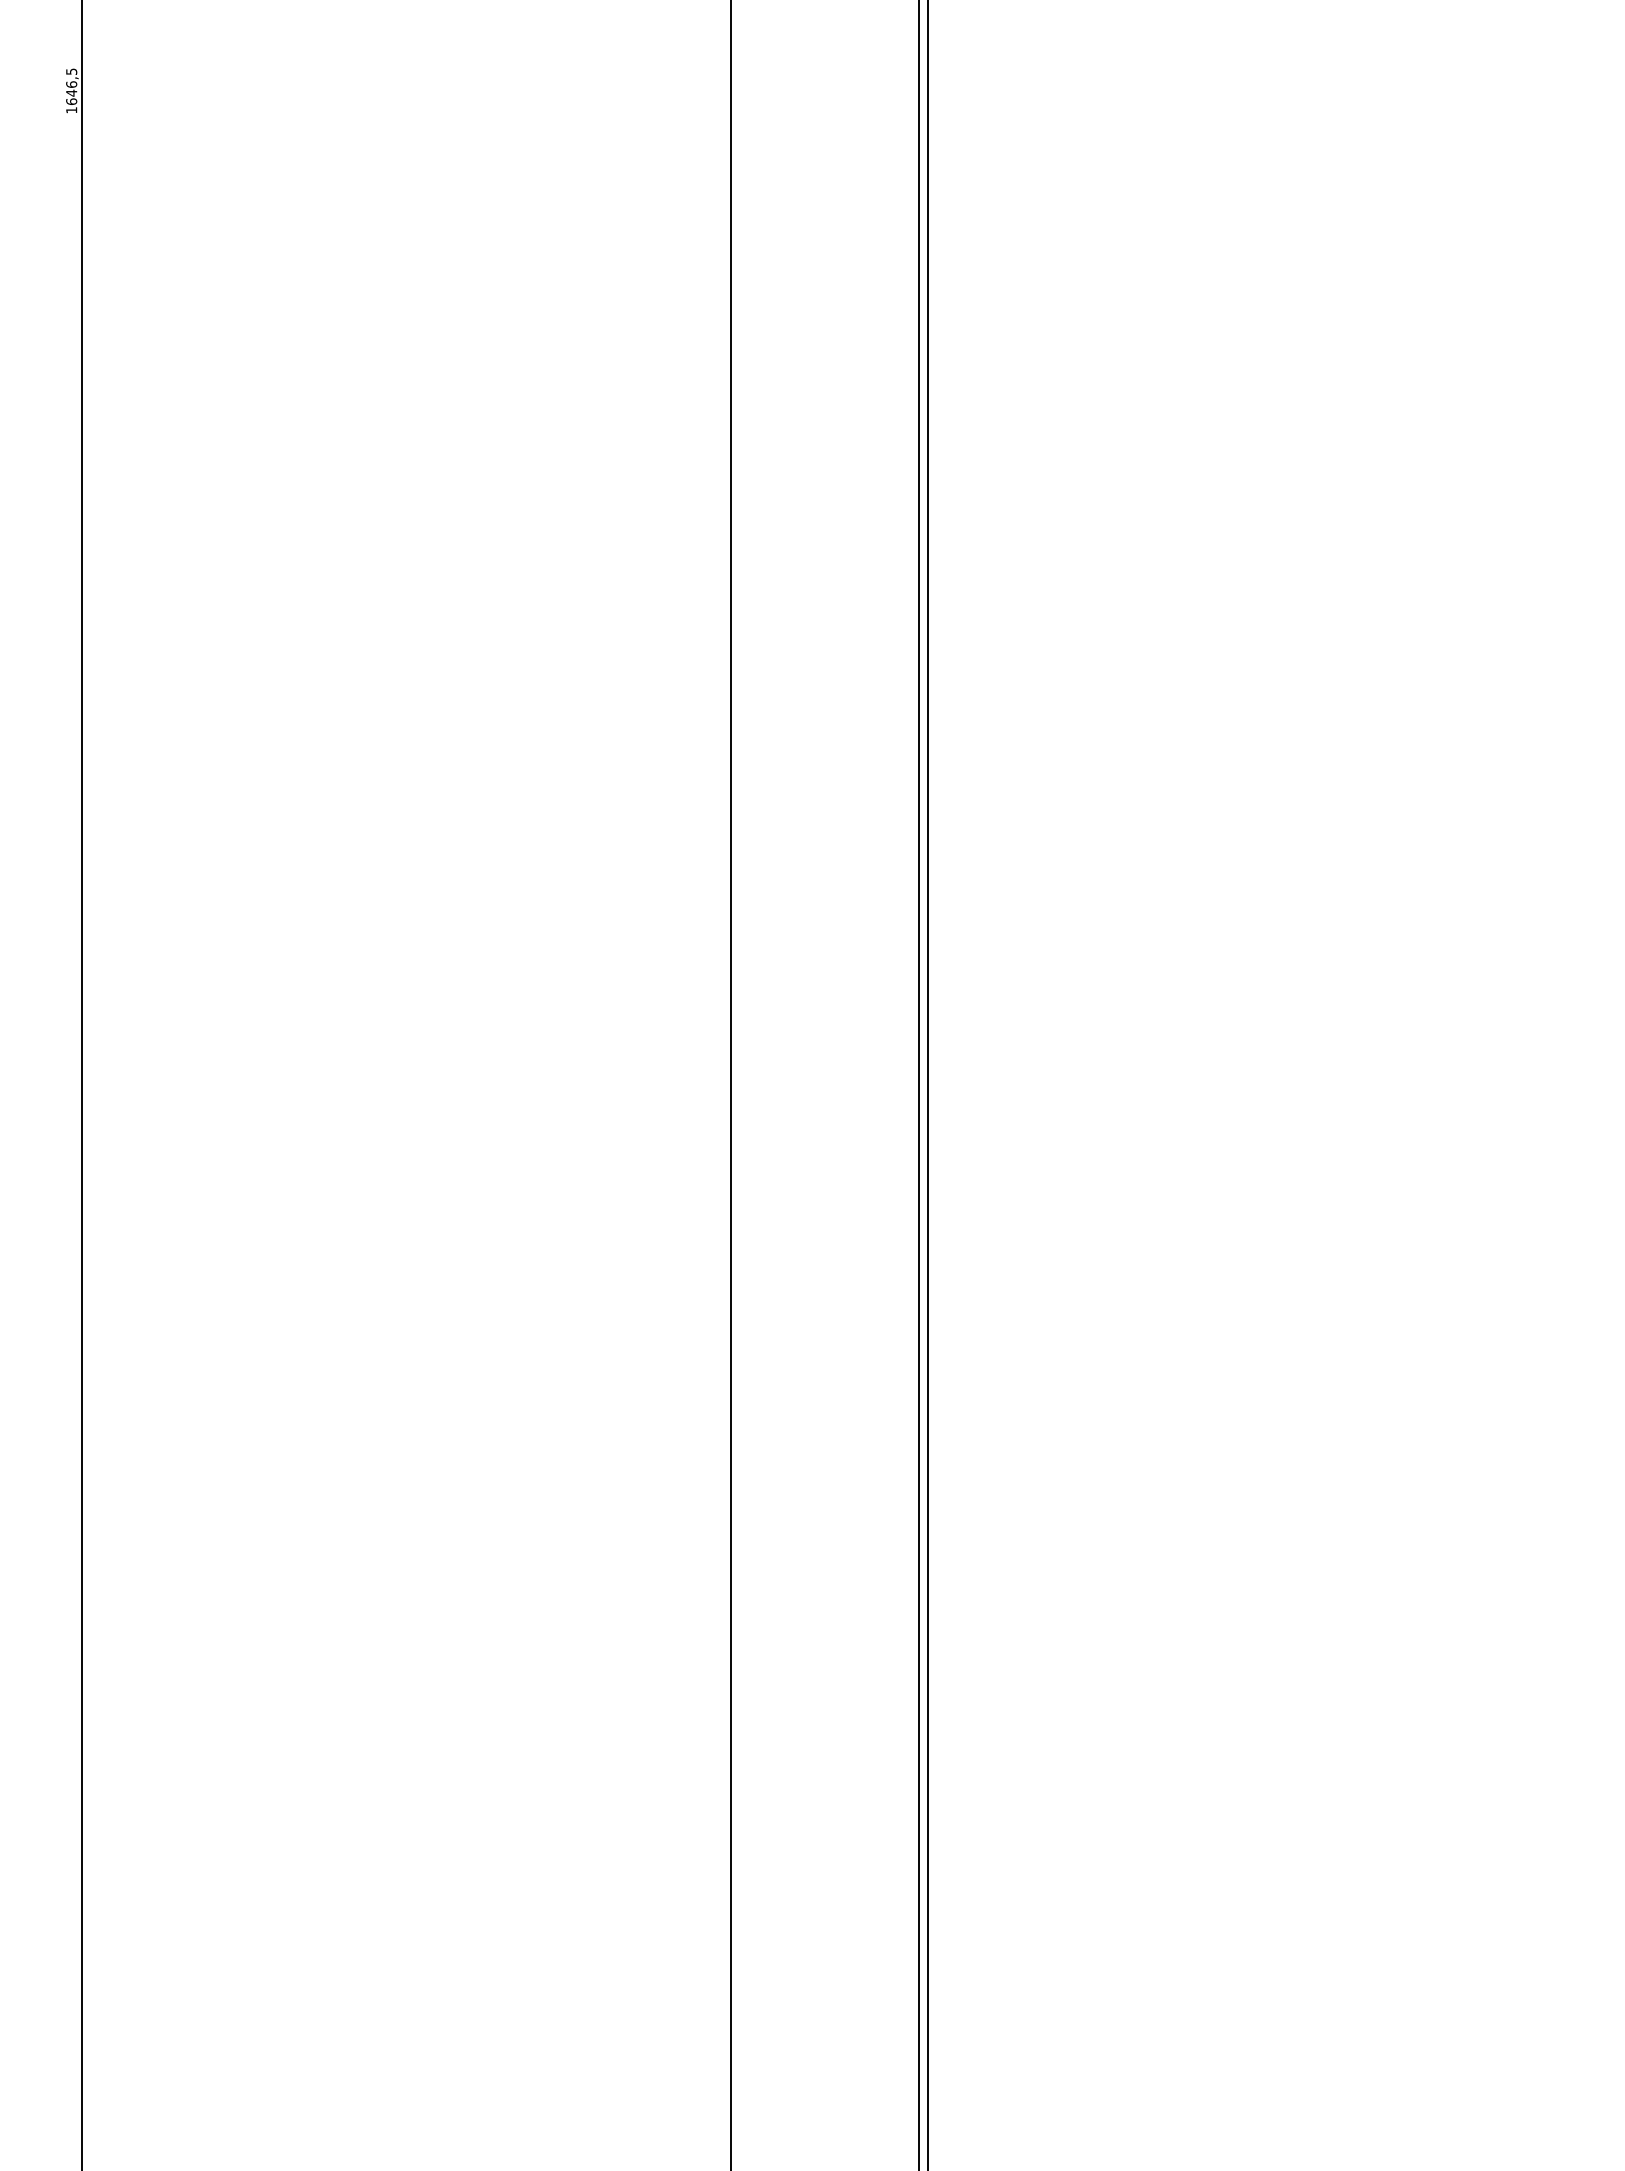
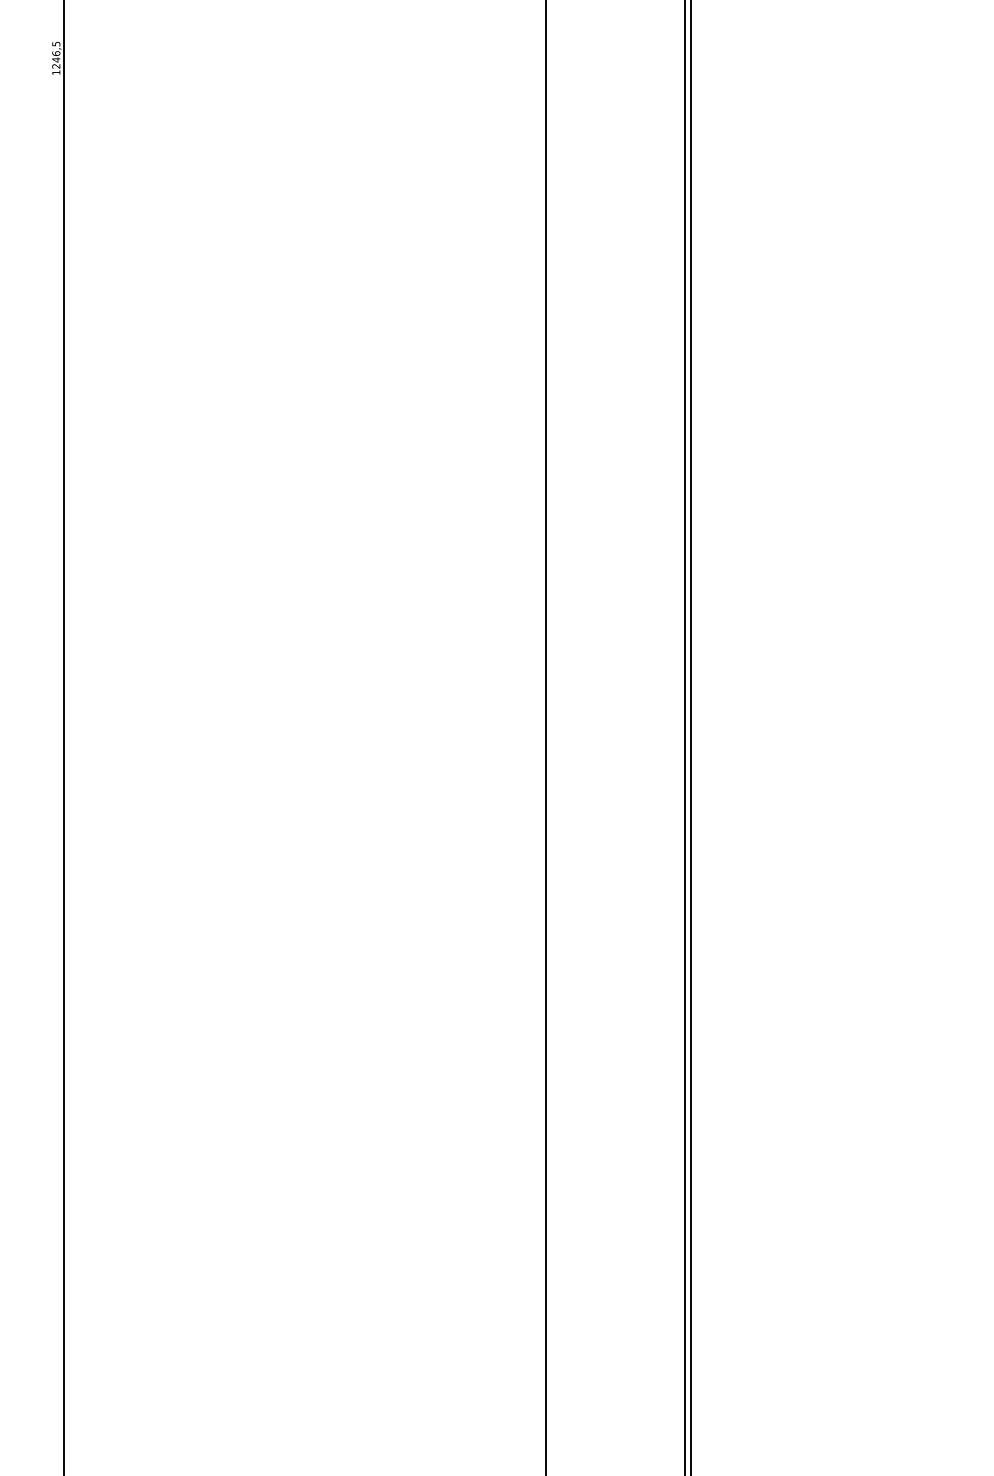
text: (71, 101) -> (56, 66), 1646,5 -> 1246,5

